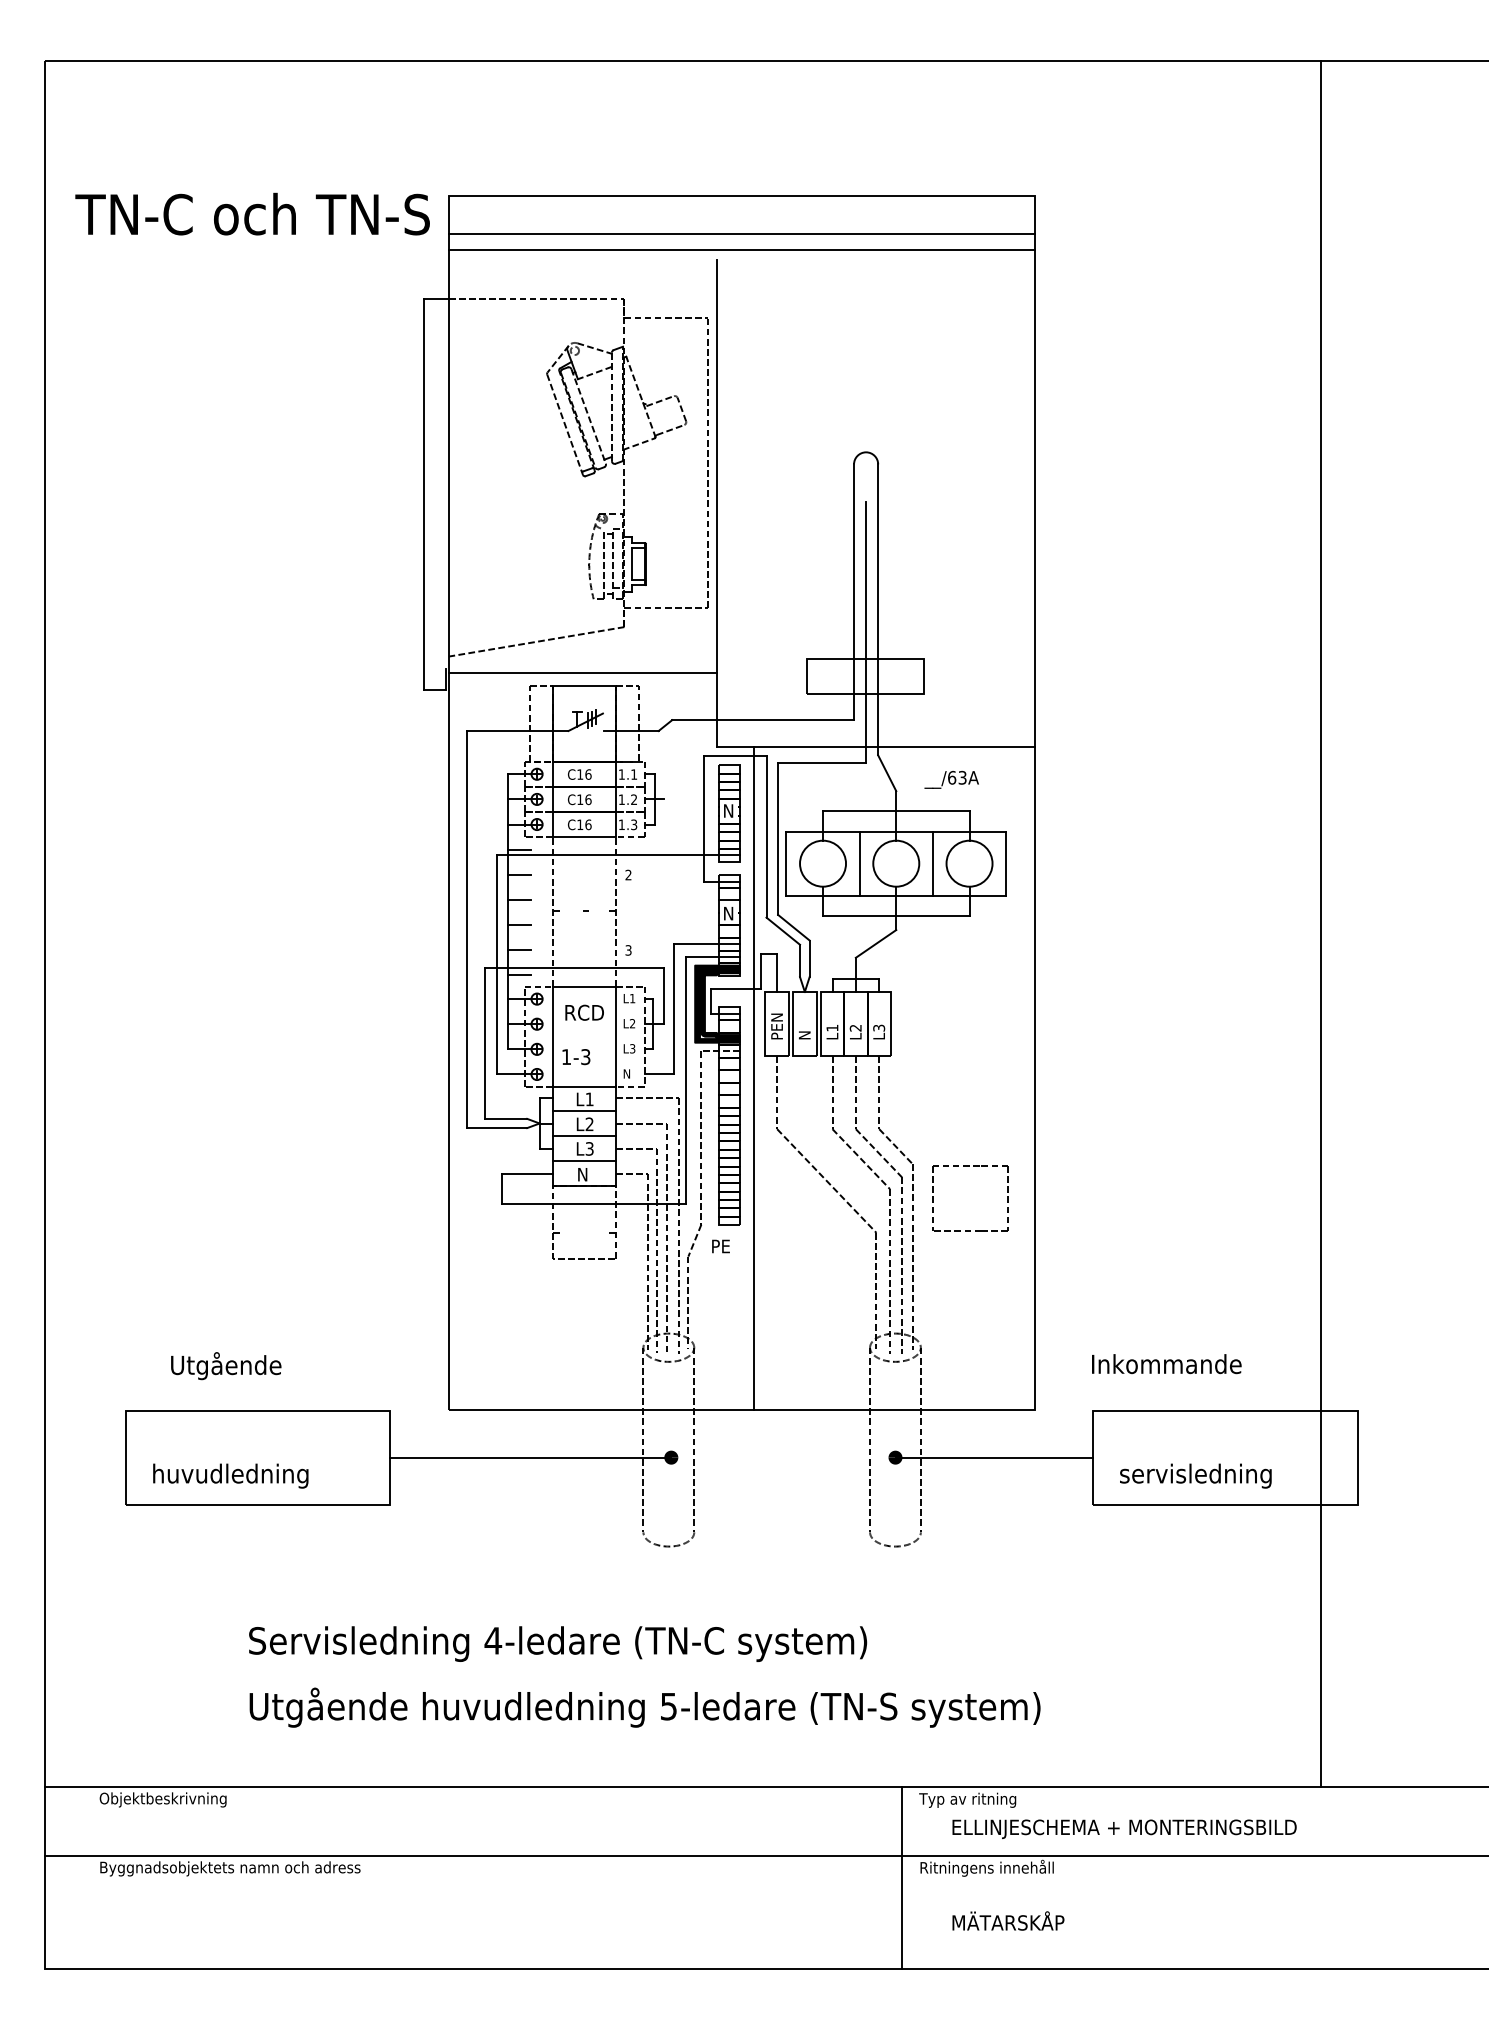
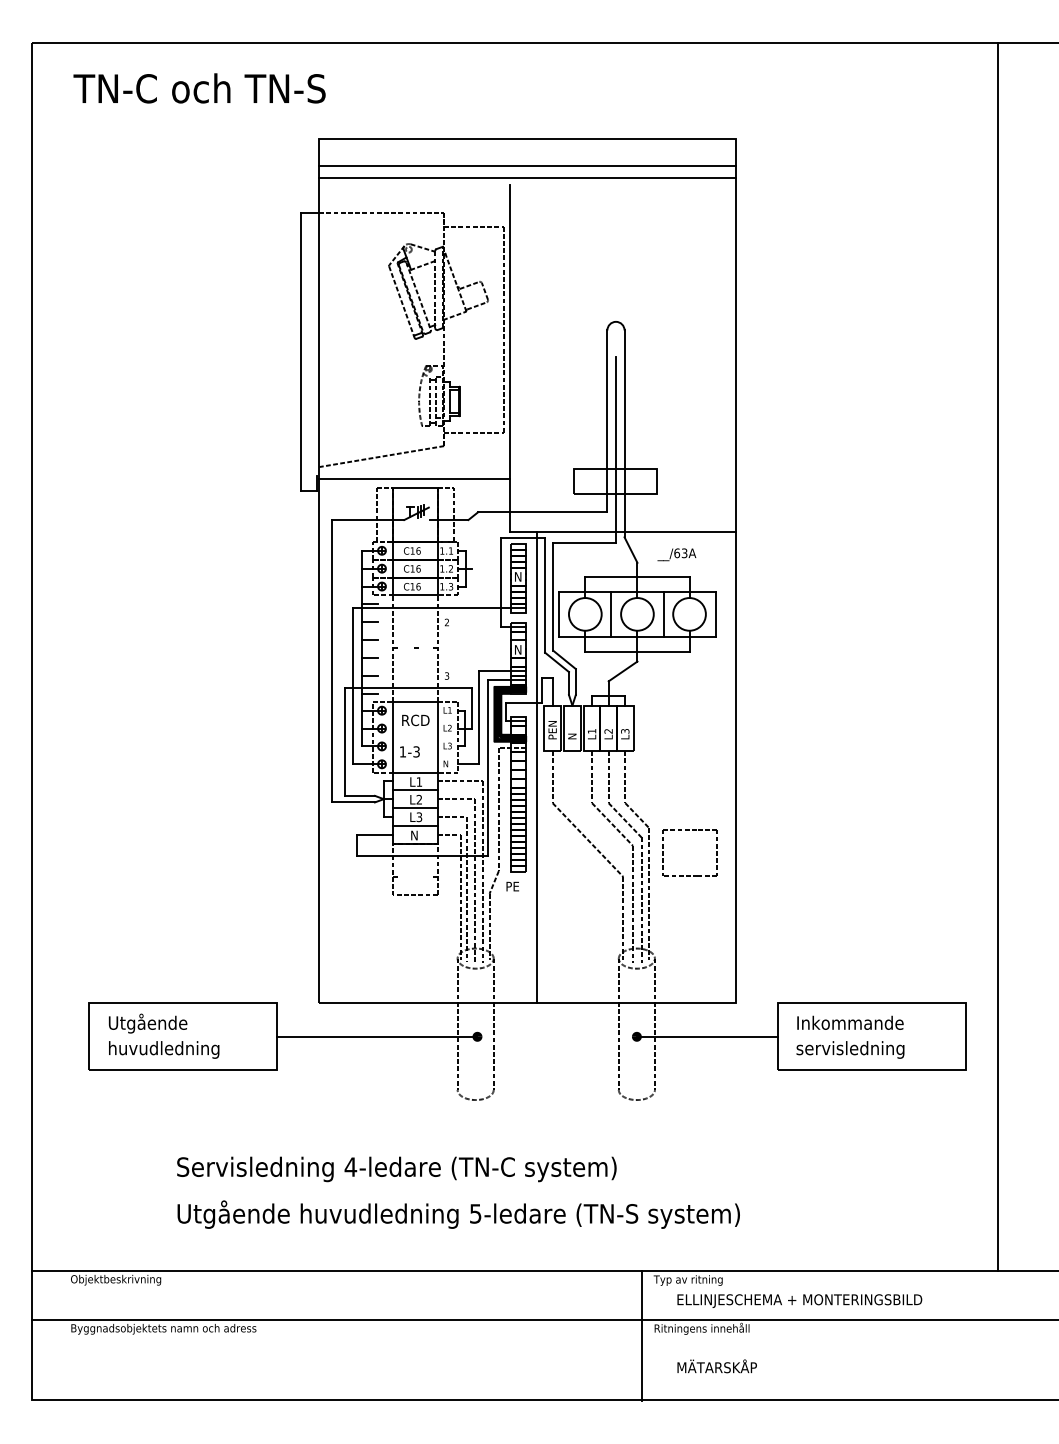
text: (252, 213) -> (199, 87), moved
line: (1321, 923) -> (998, 656), moved
text: (1166, 1364) -> (850, 1023), moved
text: (226, 1366) -> (148, 1023), moved

